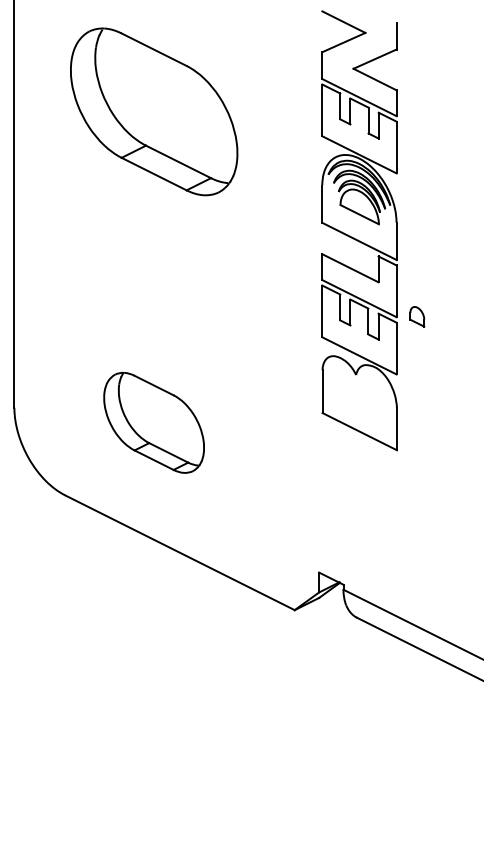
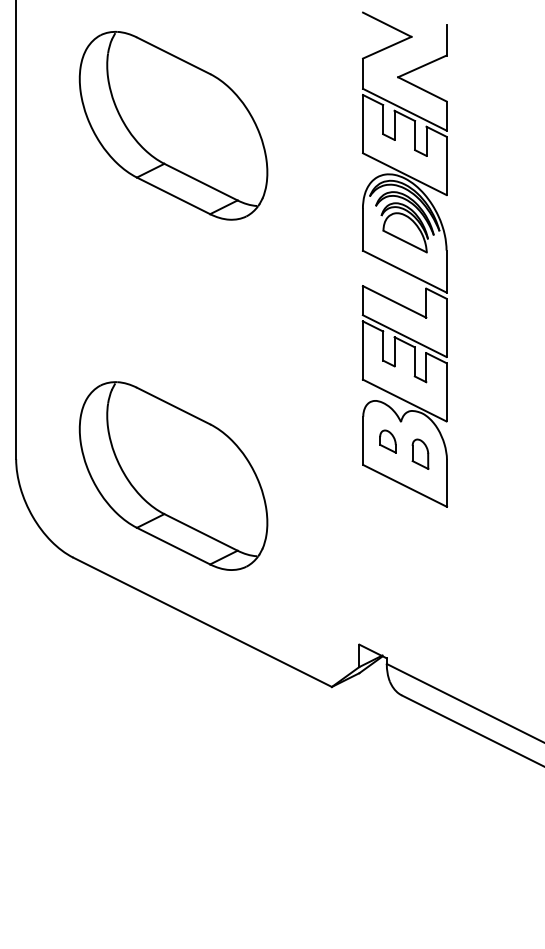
part: (416, 316) -> (387, 441), moved
part: (373, 402) -> (420, 453), added
part: (154, 422) -> (173, 475), size x1.67

